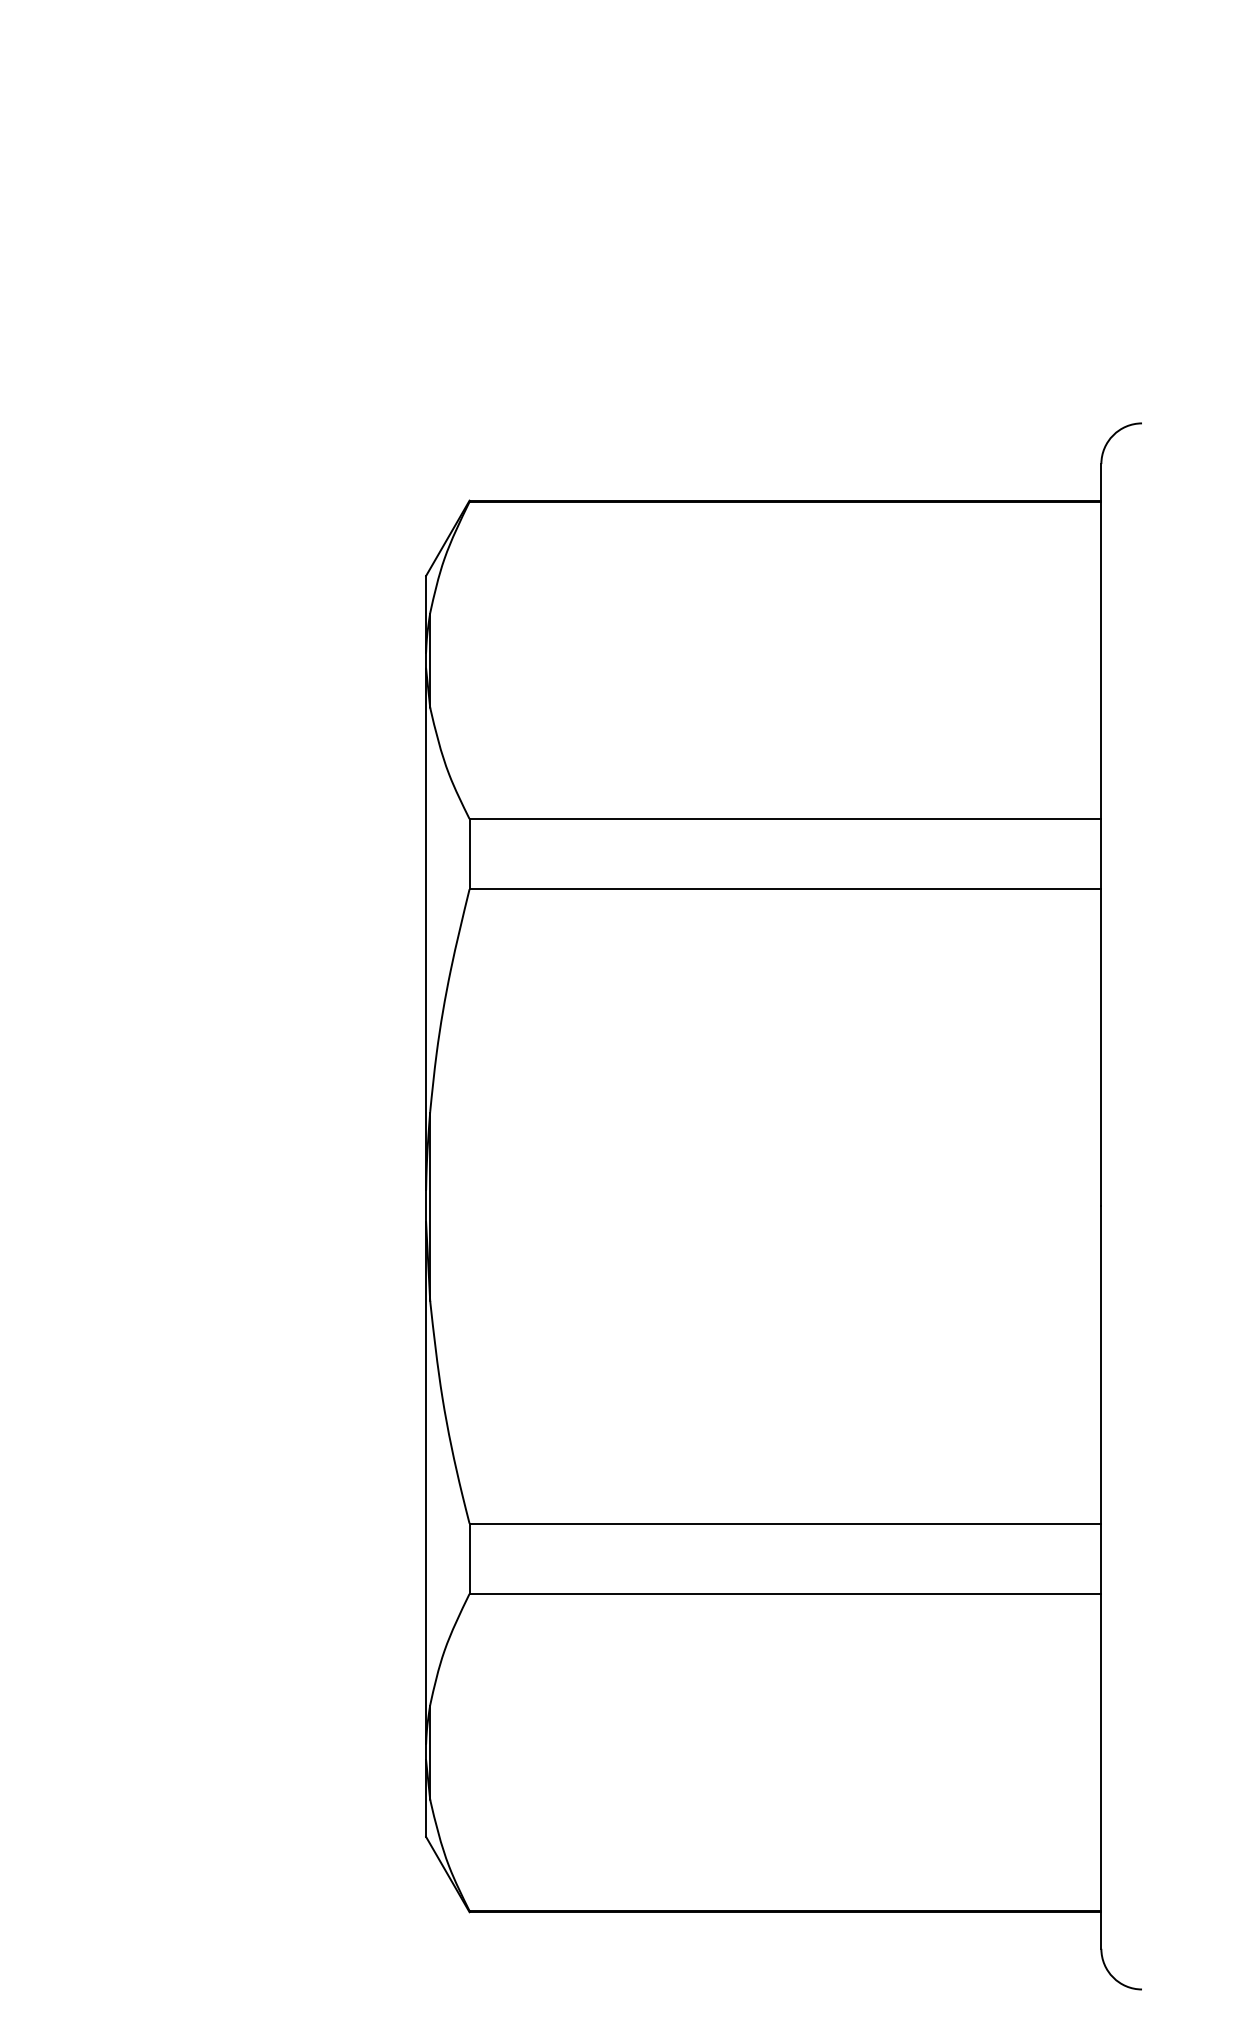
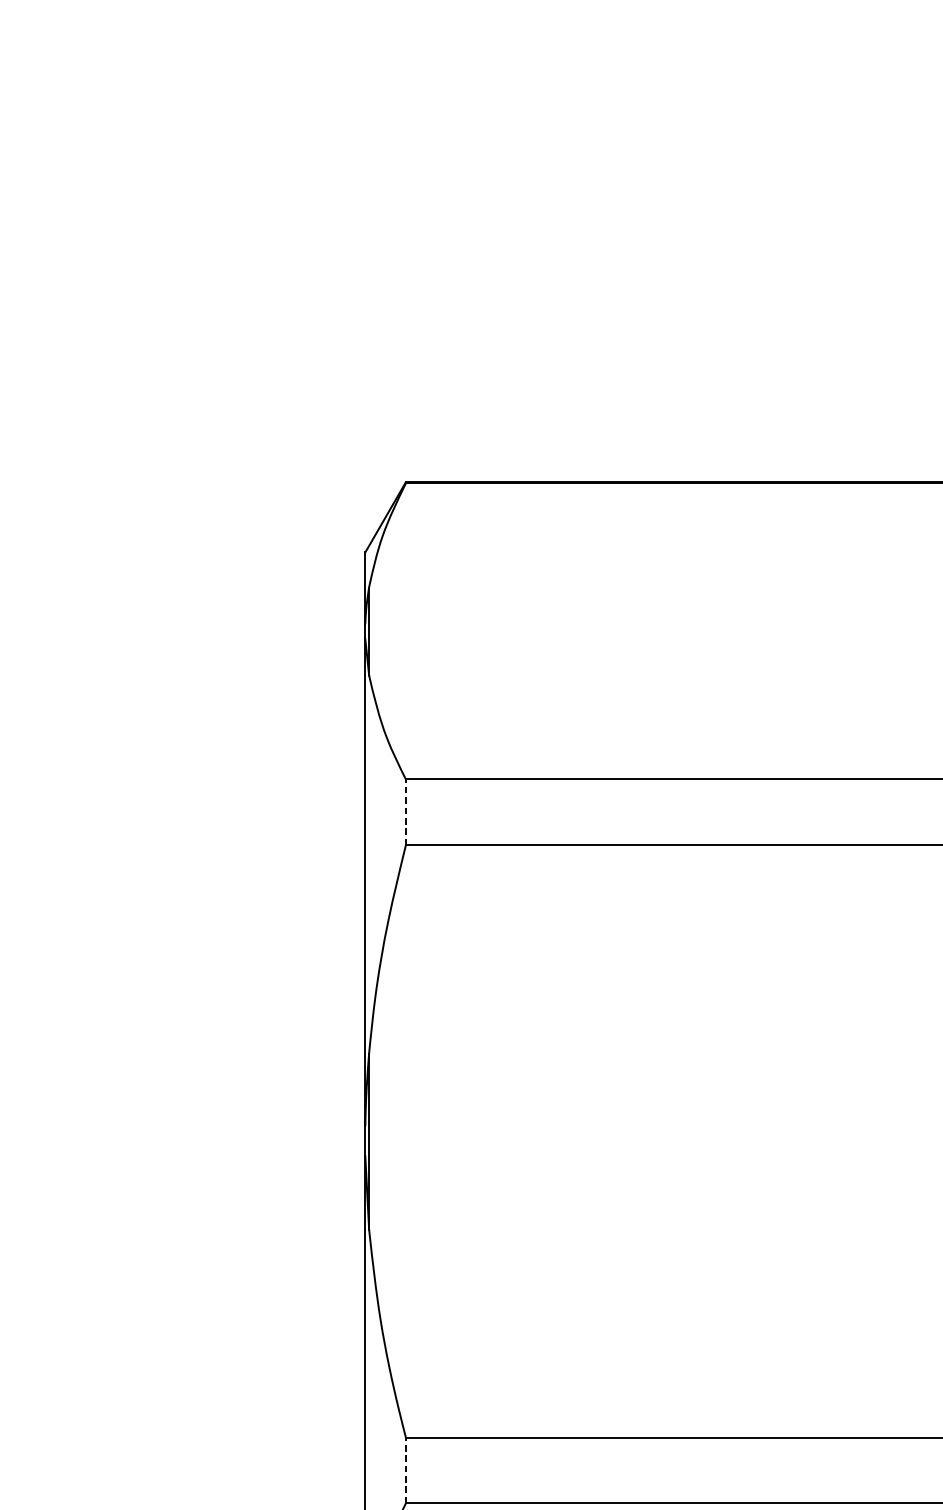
line: (469, 853) -> (405, 811), solid -> dashed
line: (469, 1558) -> (405, 1470), solid -> dashed

